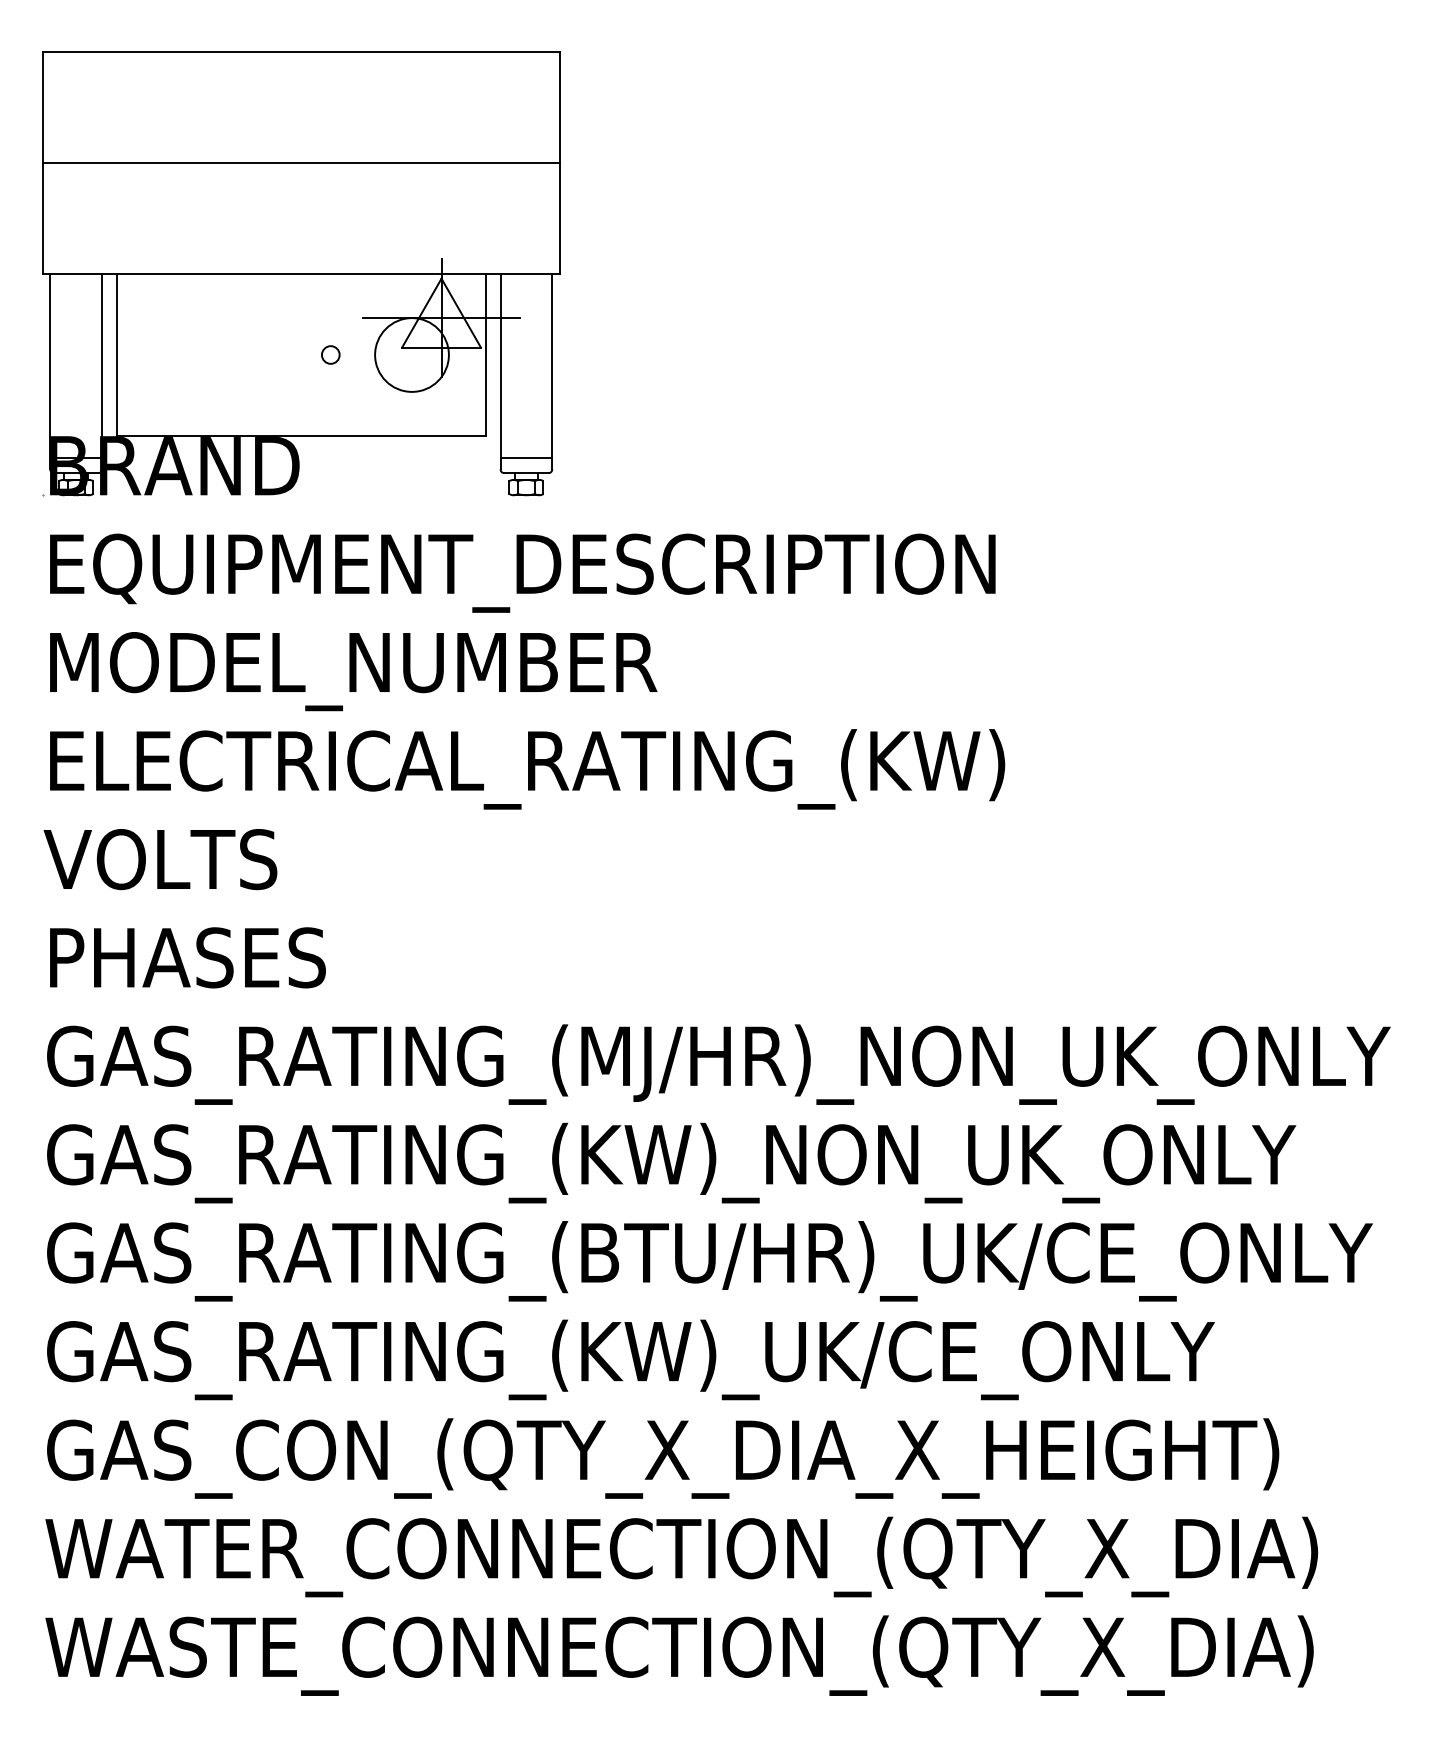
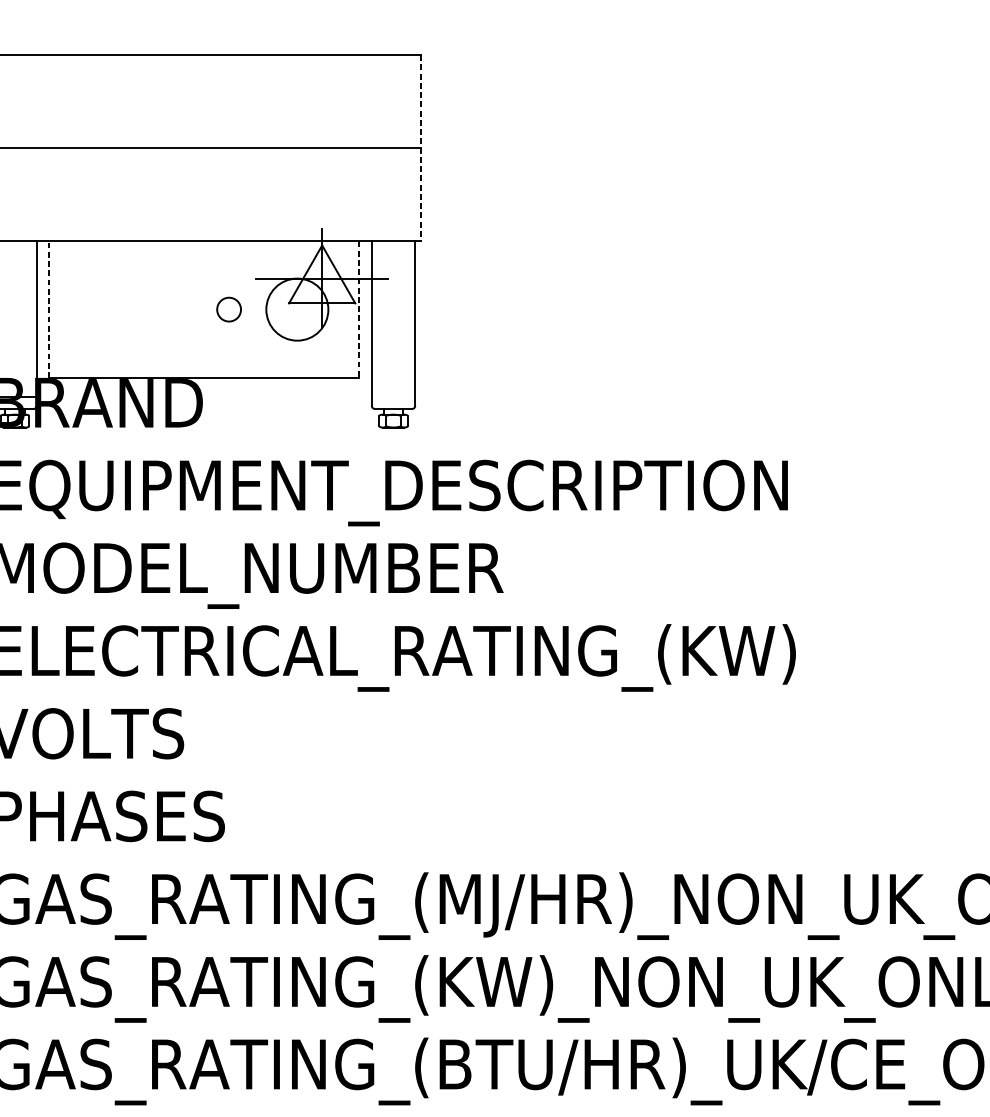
line: (559, 163) -> (421, 148), solid -> dashed
line: (116, 354) -> (48, 309), solid -> dashed
circle: (330, 354) -> (228, 309), size x1.6
line: (485, 355) -> (359, 310), solid -> dashed
line: (526, 458) -> (393, 396), removed

